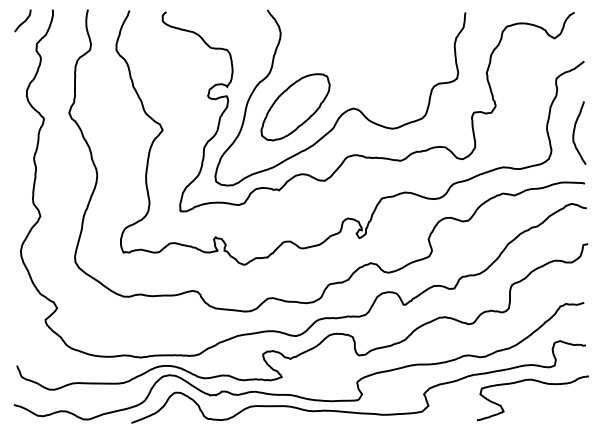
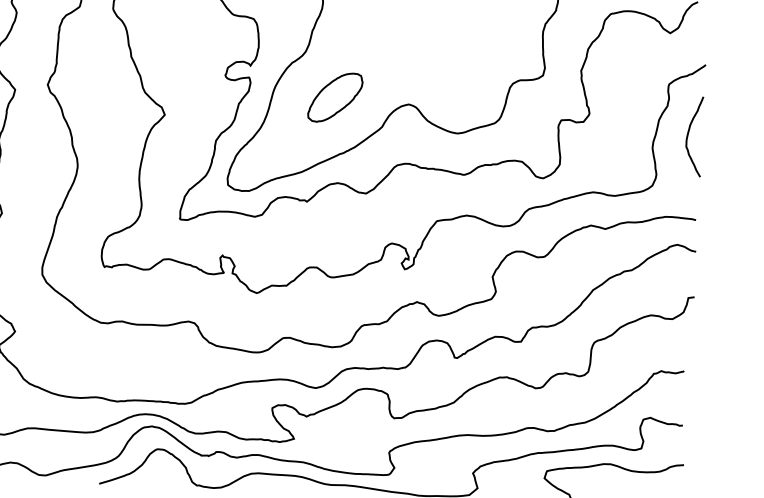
part: (295, 107) -> (335, 97), size x0.6
curve: (575, 129) -> (690, 131), moved

